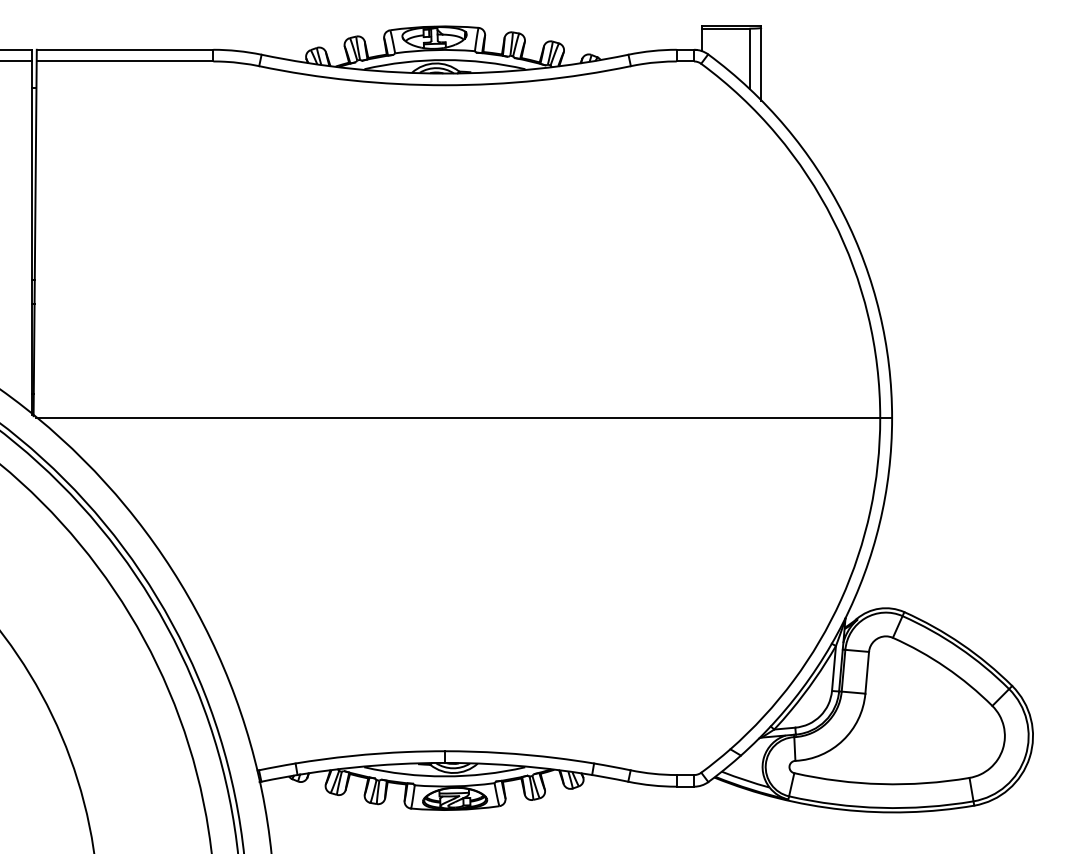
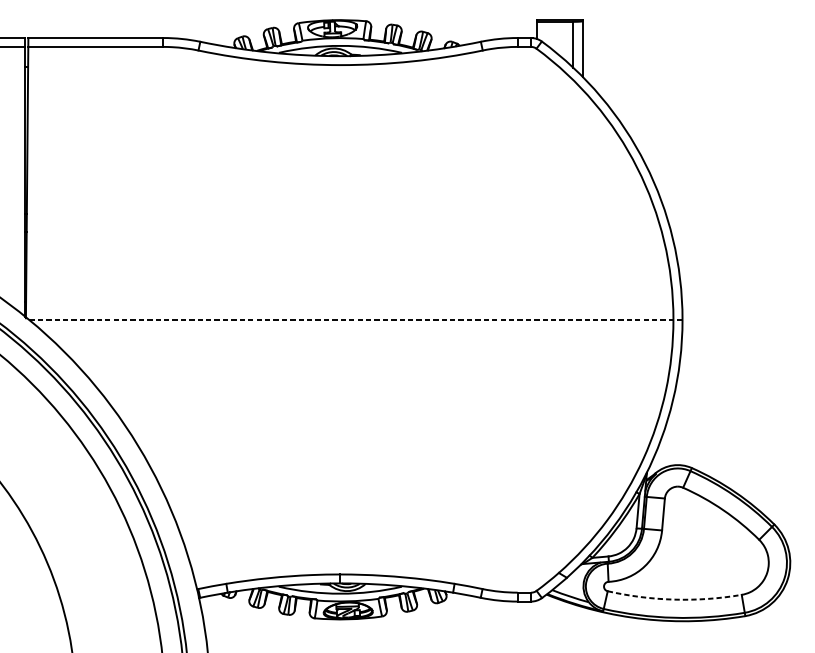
line: (463, 418) -> (354, 319), solid -> dashed
arc: (881, 784) -> (674, 599), solid -> dashed

